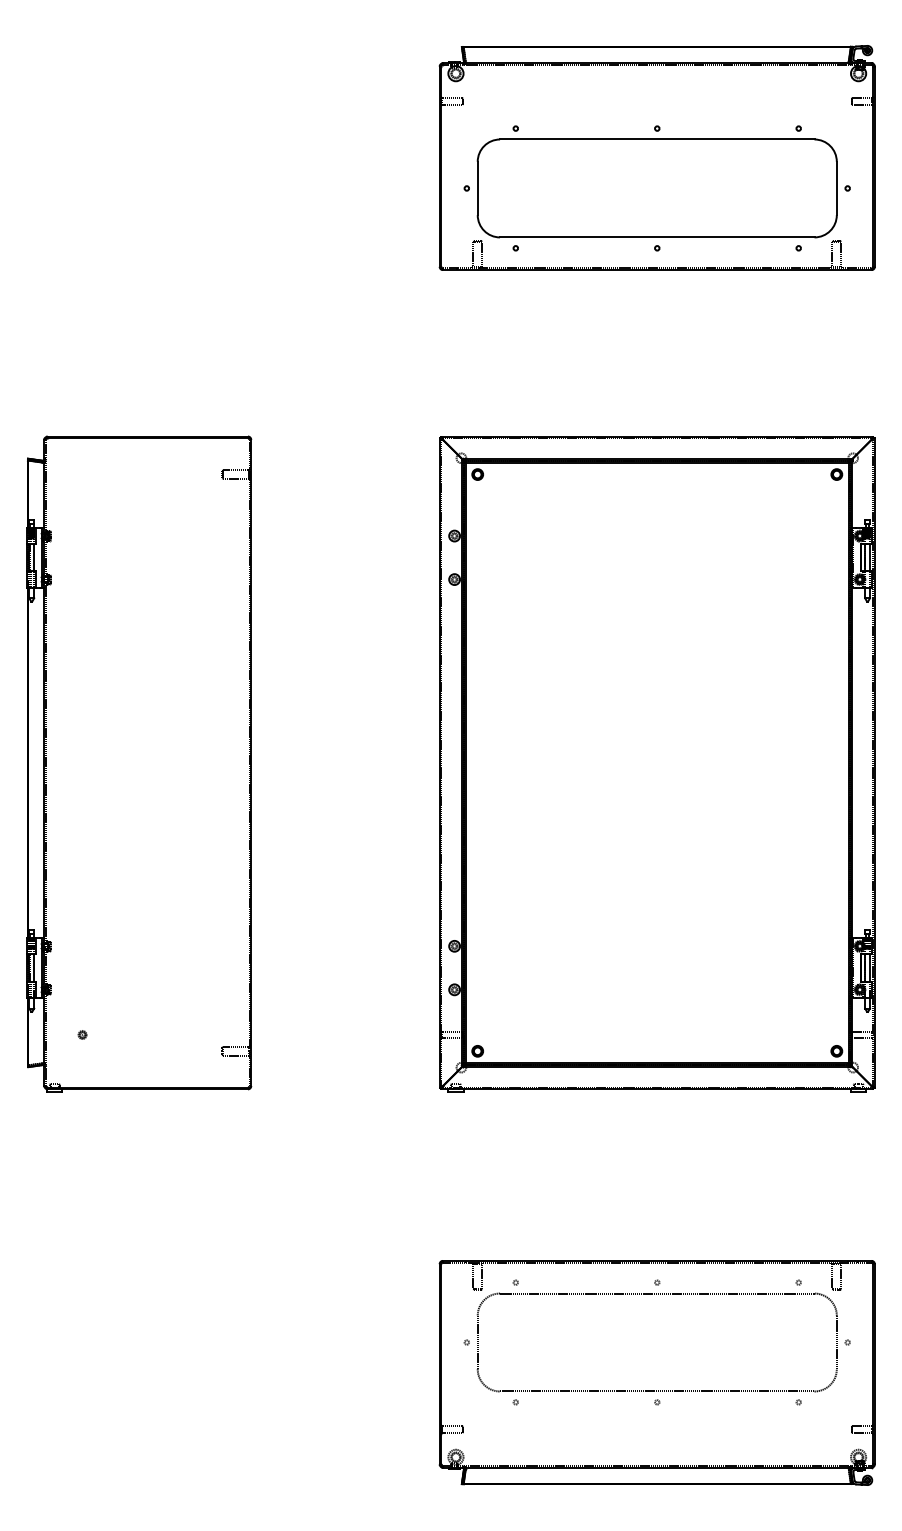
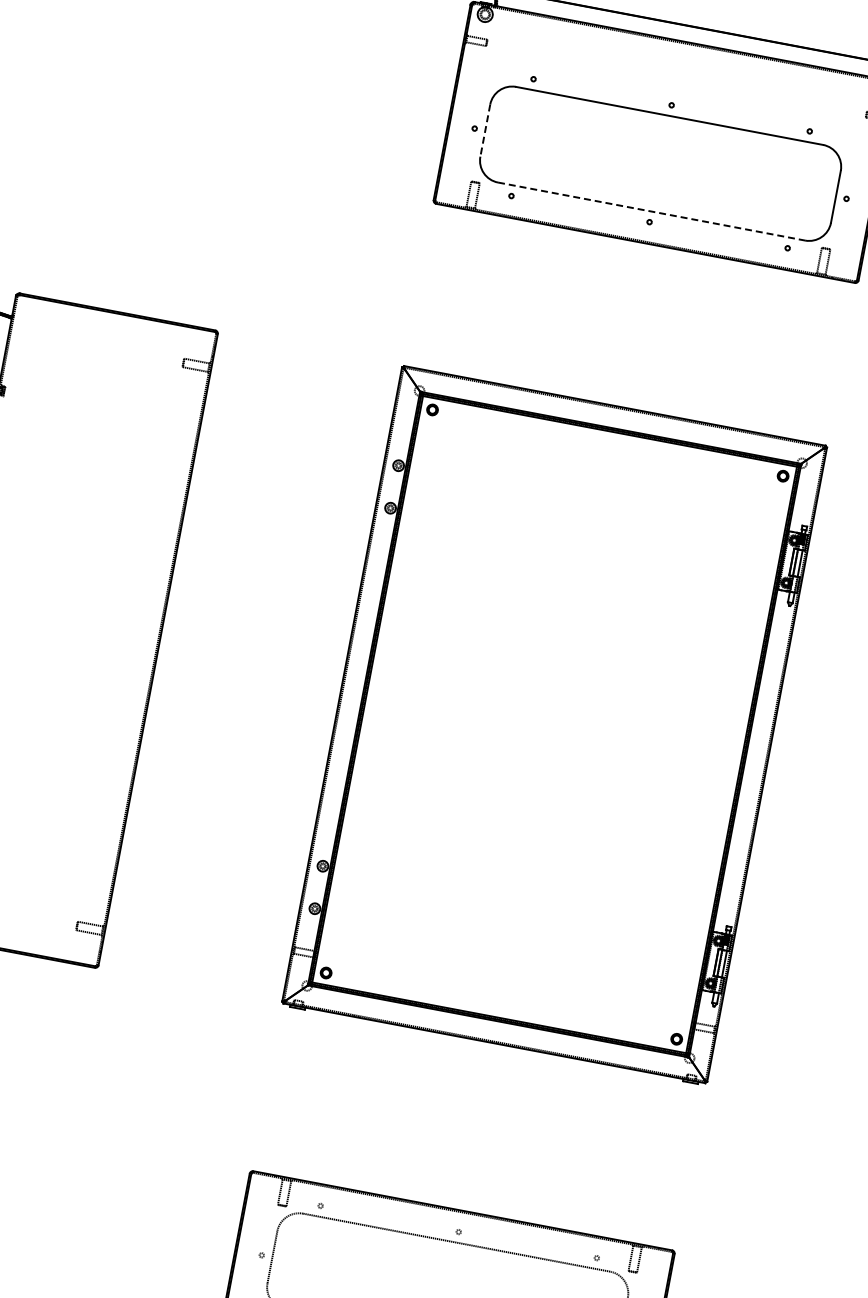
line: (477, 188) -> (485, 130), solid -> dashed
line: (657, 237) -> (651, 211), solid -> dashed

